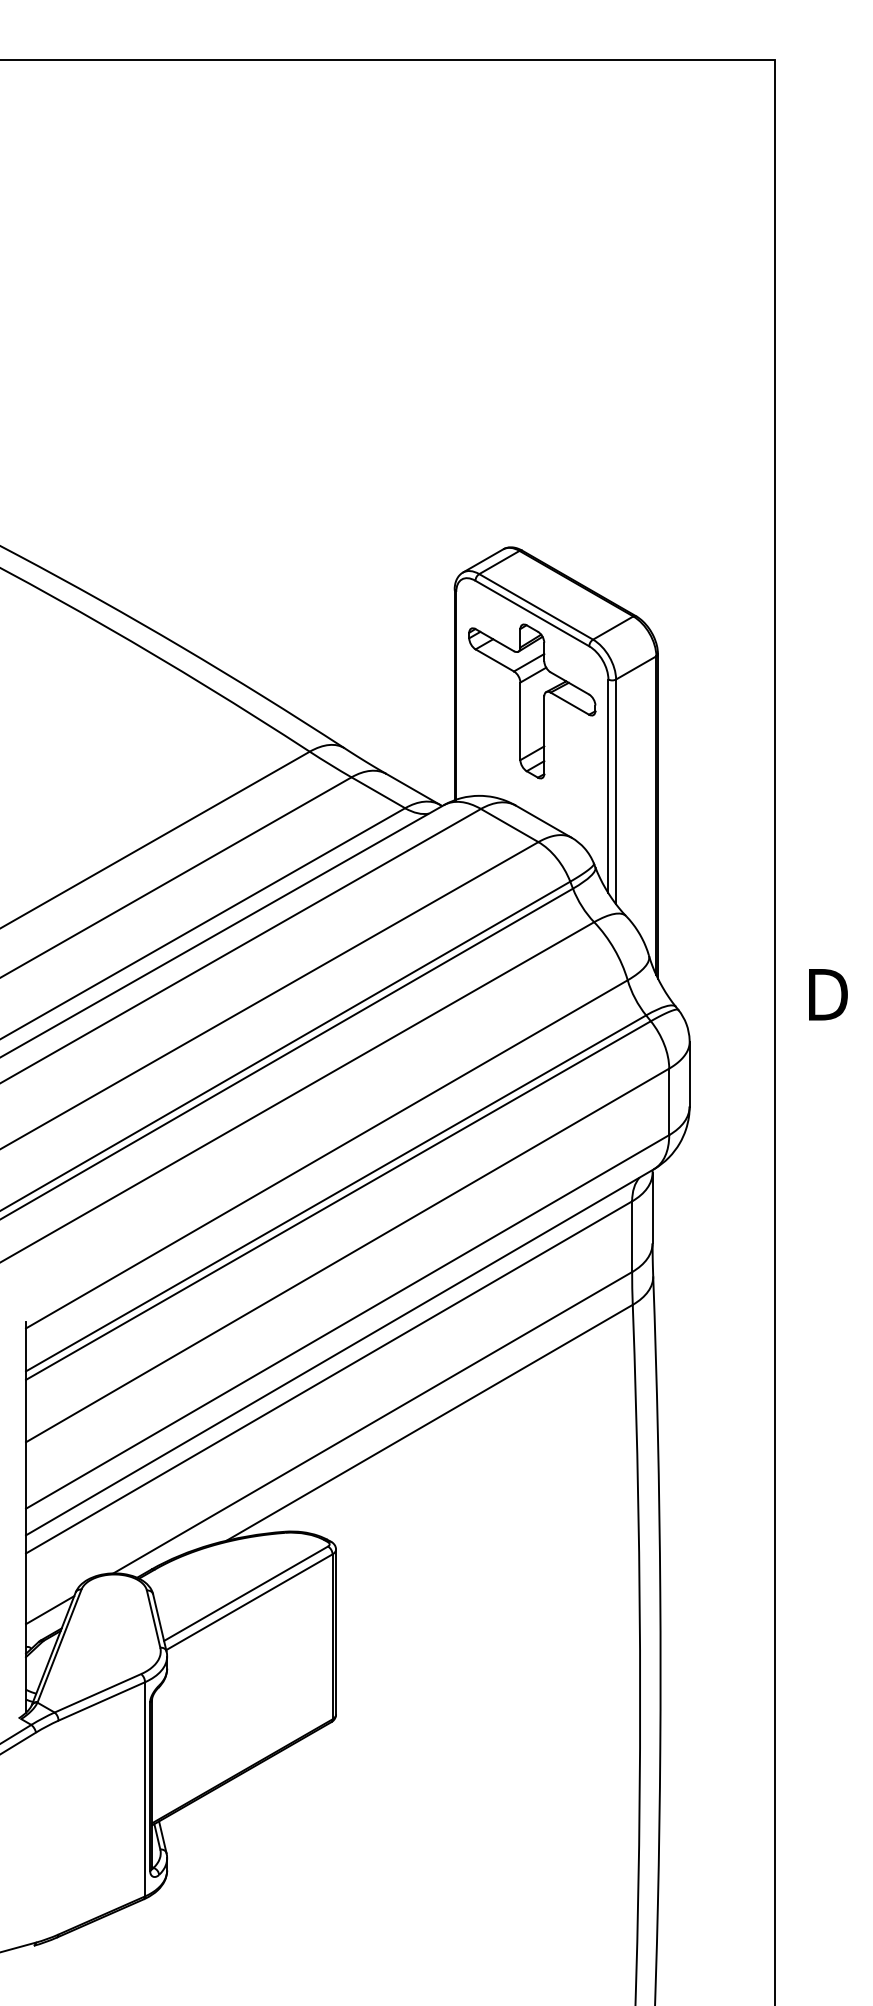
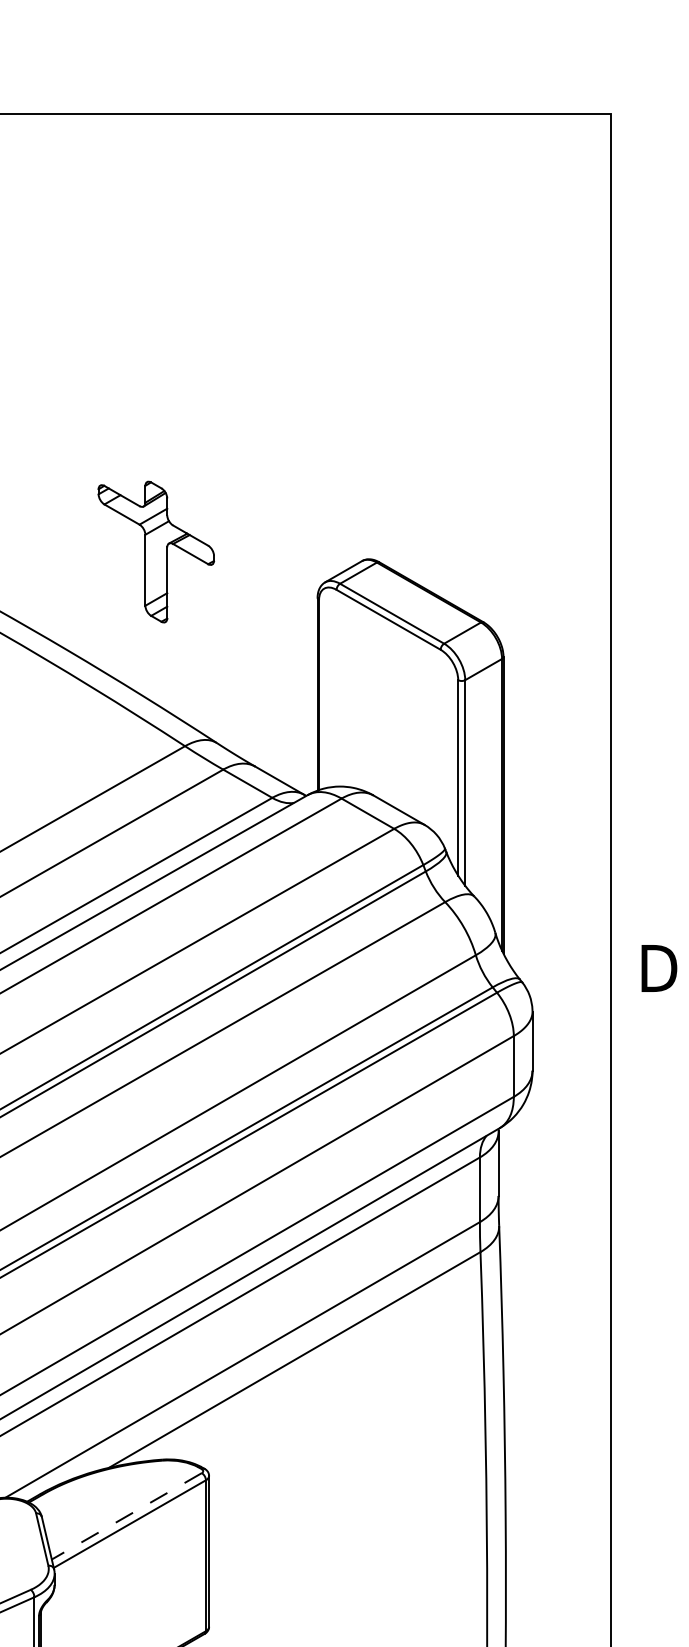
part: (532, 701) -> (156, 552), moved
line: (246, 1593) -> (127, 1516), solid -> dashed

